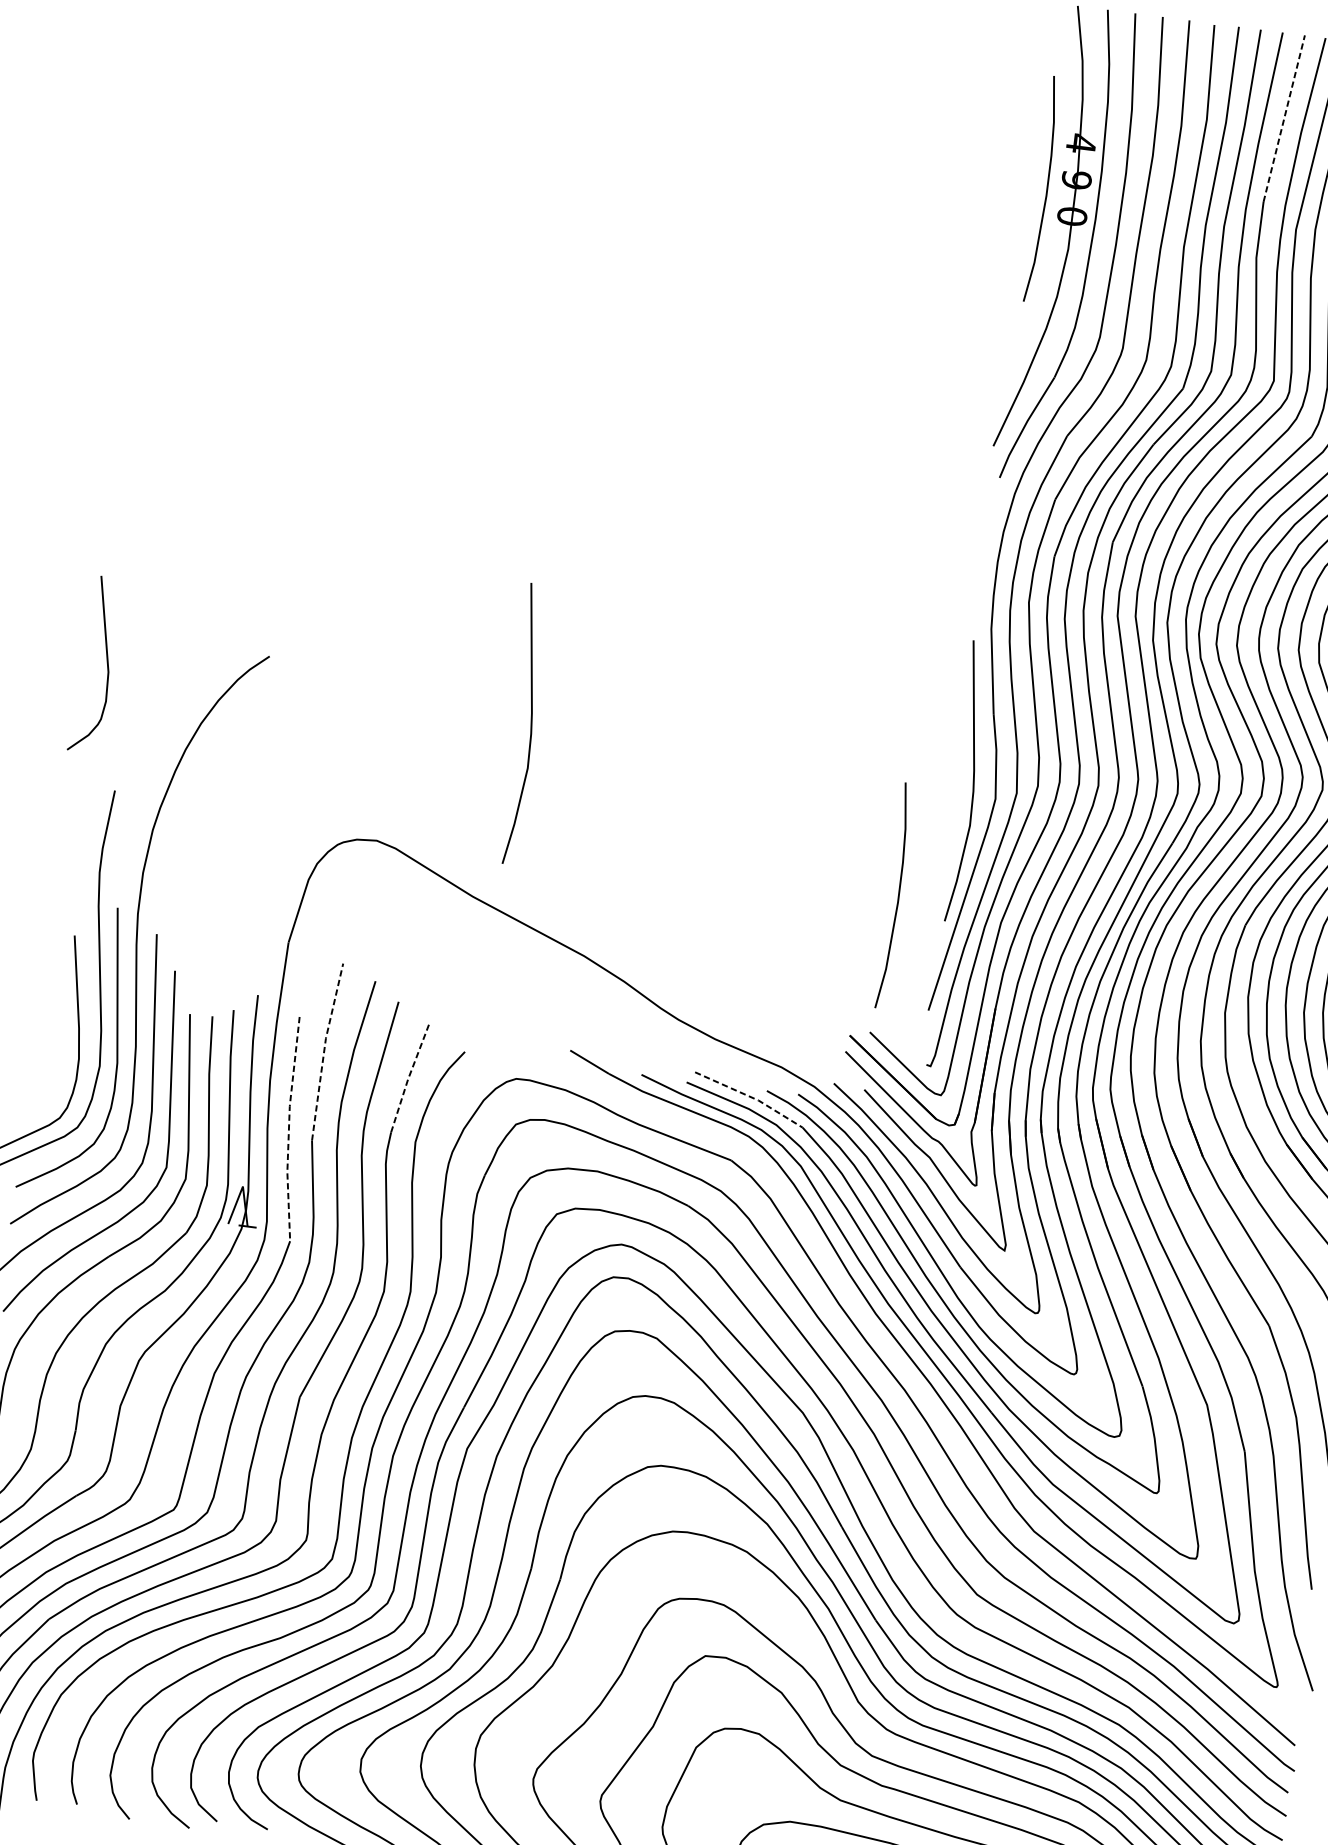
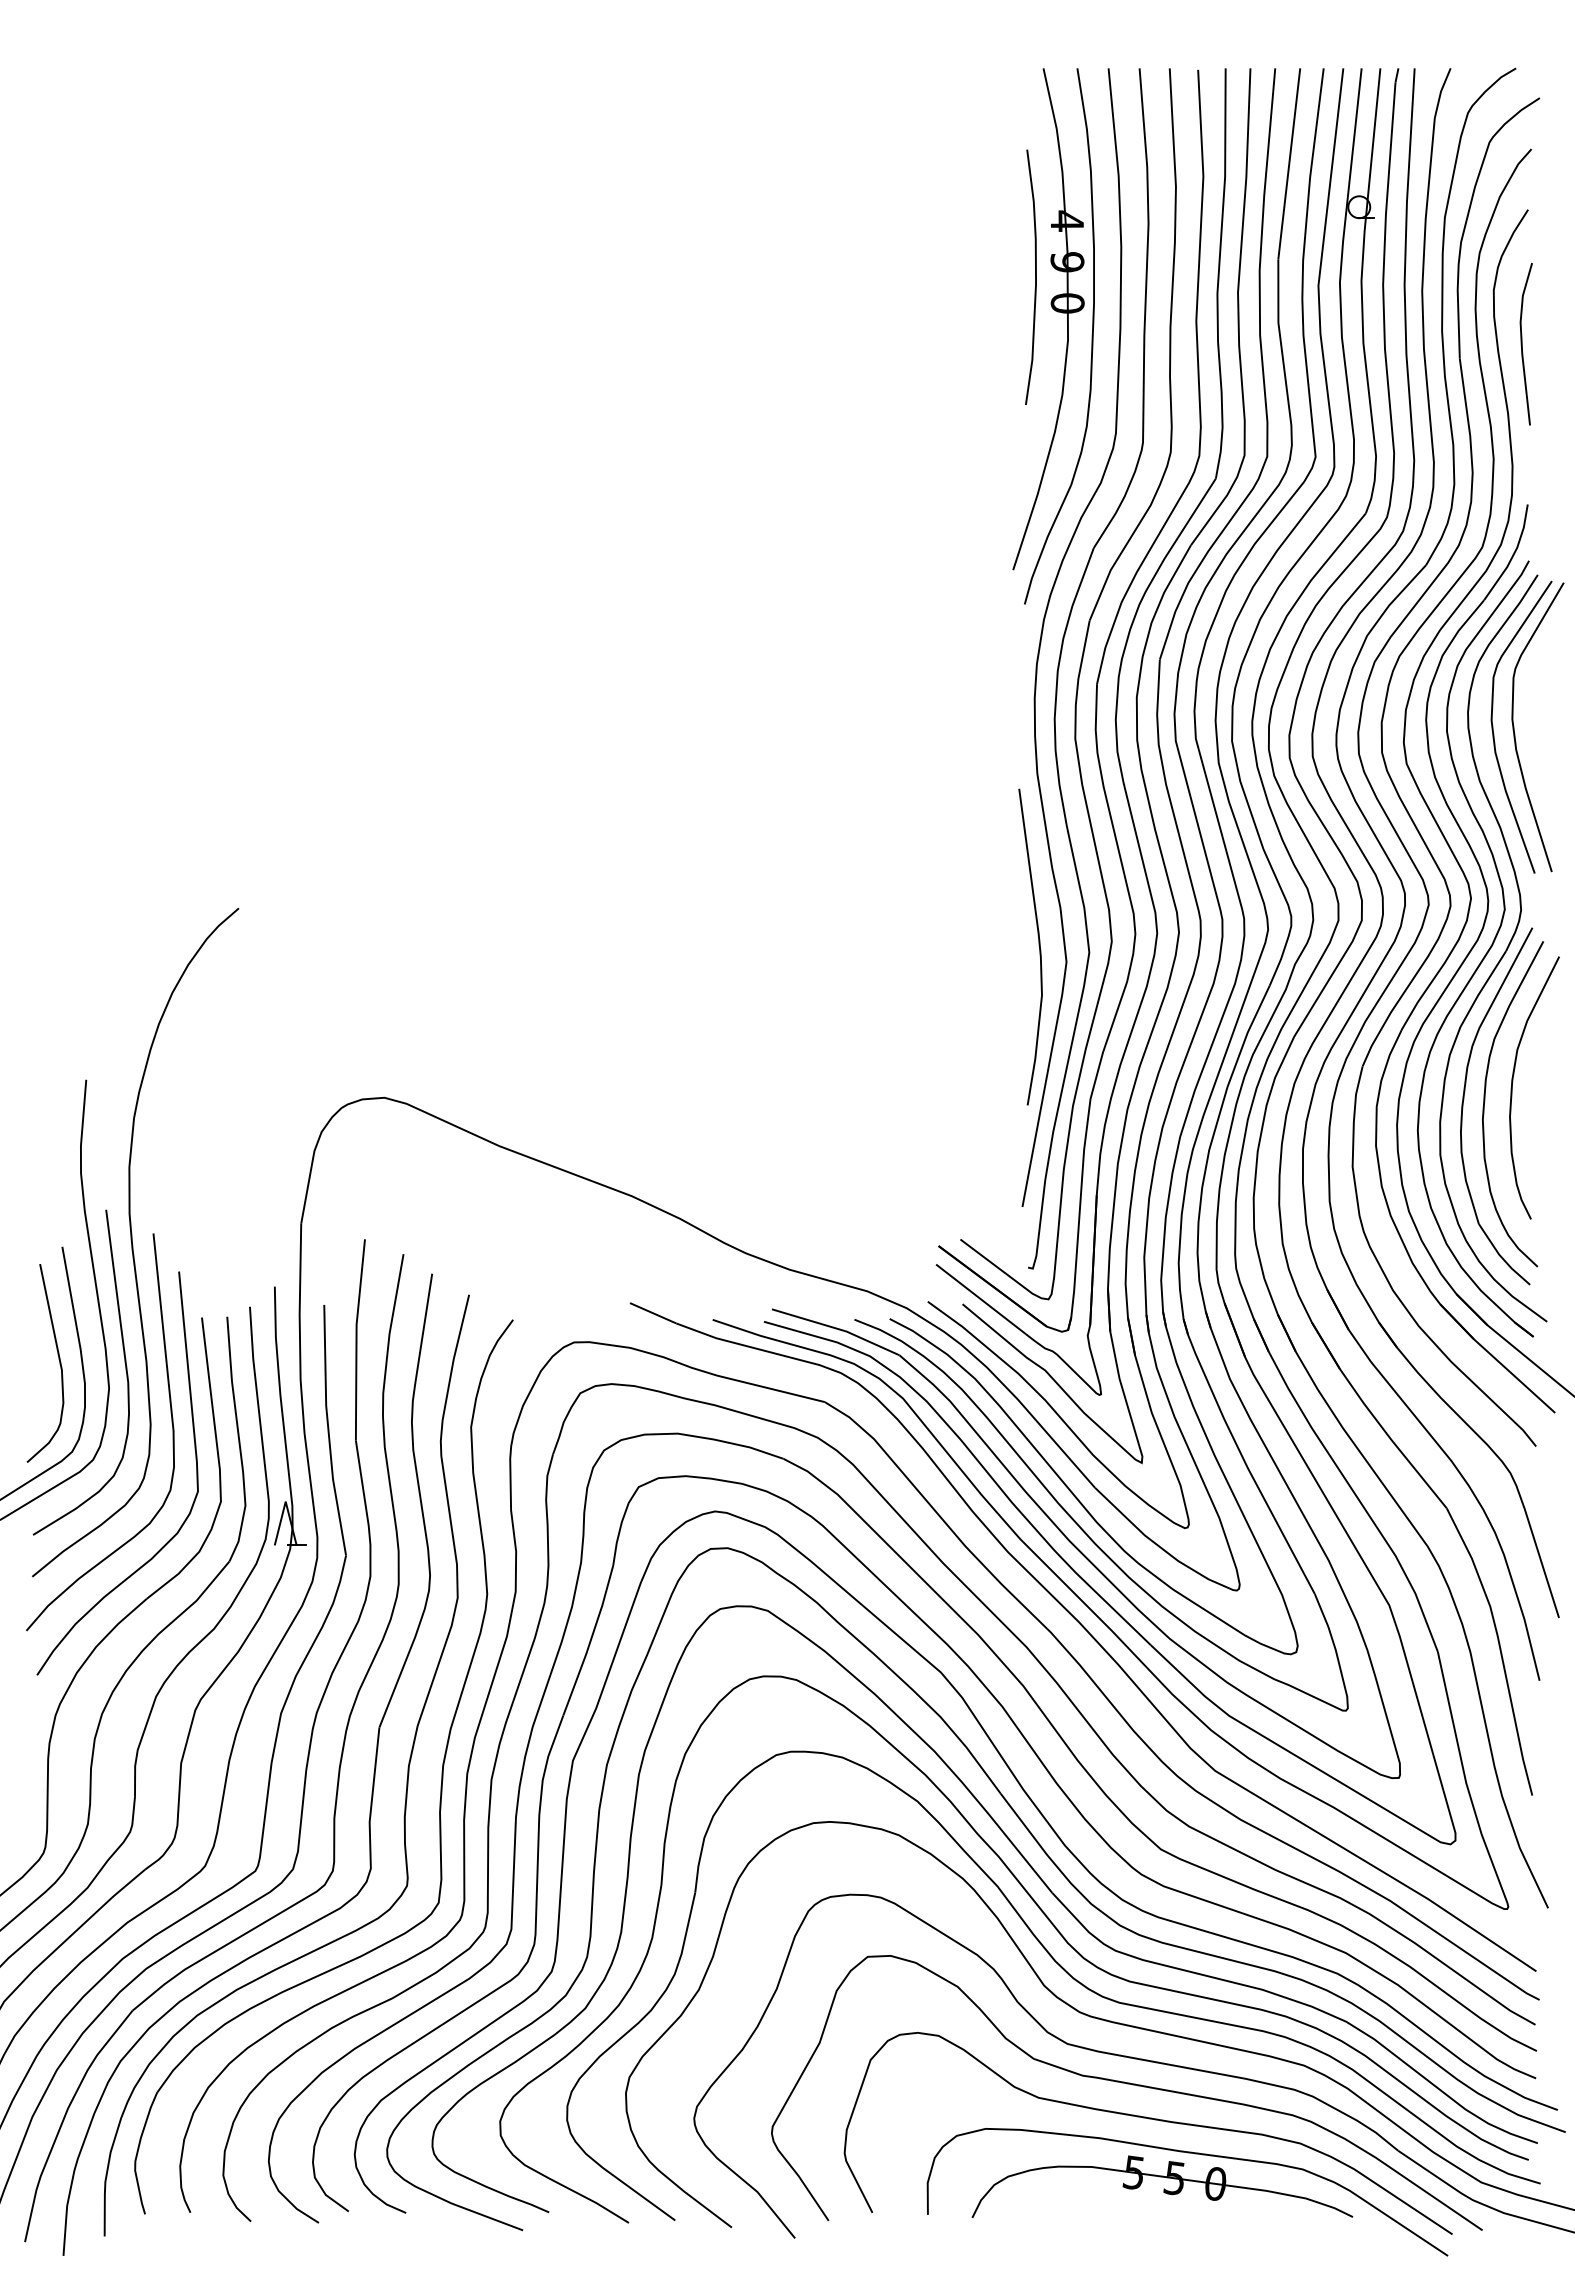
line: (1284, 118) -> (1289, 163), dashed -> solid
curve: (106, 662) -> (58, 1359), moved
curve: (530, 723) -> (538, 945), removed
curve: (898, 895) -> (972, 1083), removed
line: (324, 1050) -> (356, 1338), dashed -> solid
line: (408, 1078) -> (454, 1357), dashed -> solid
line: (750, 1096) -> (837, 1328), dashed -> solid
line: (288, 1129) -> (328, 1431), dashed -> solid

